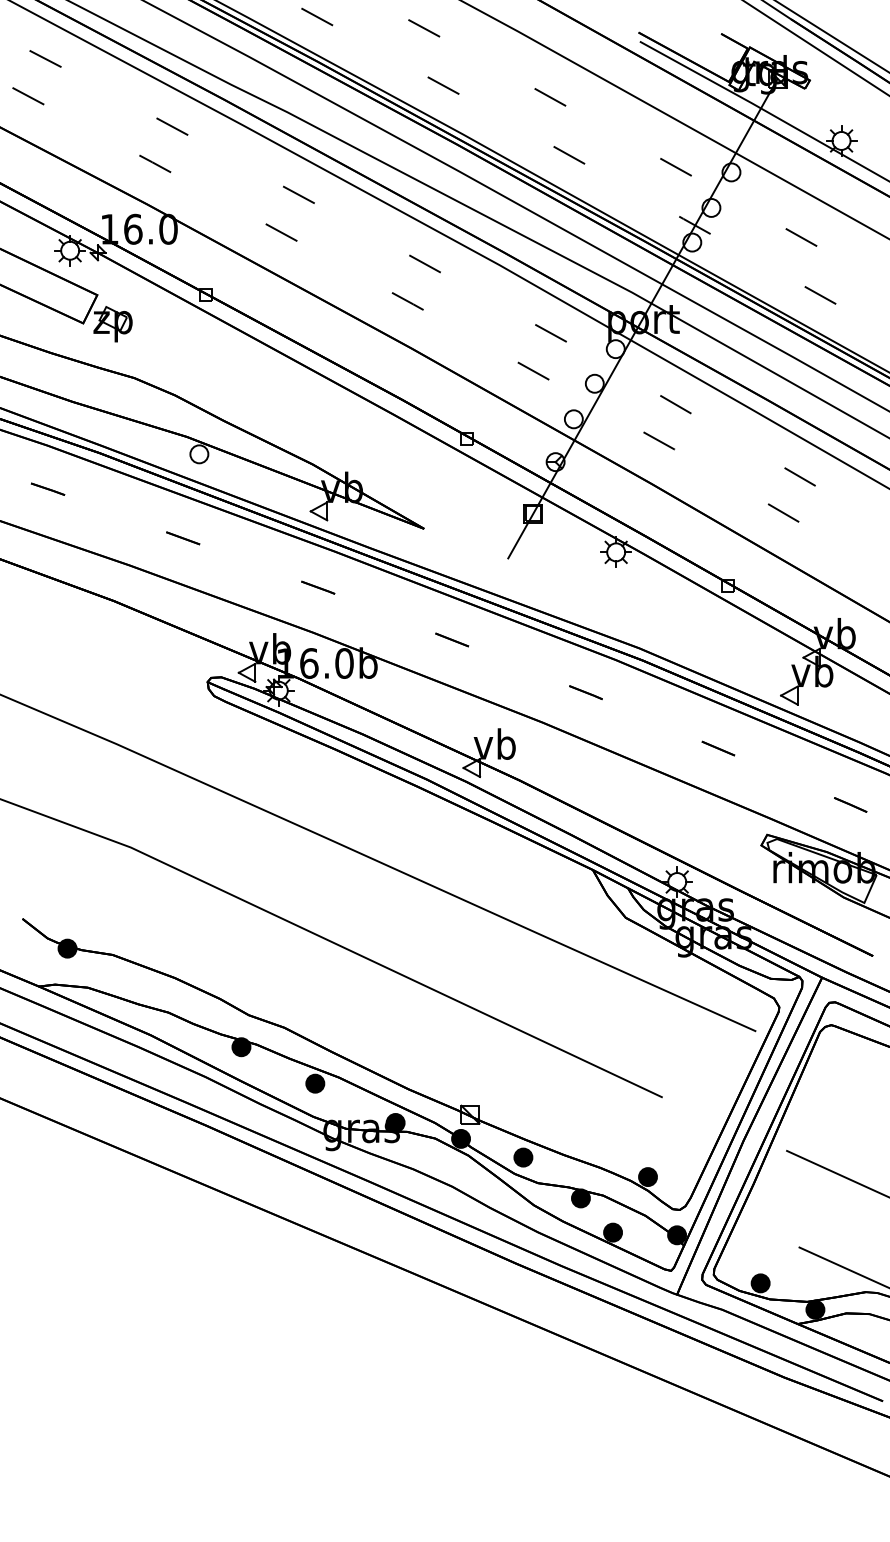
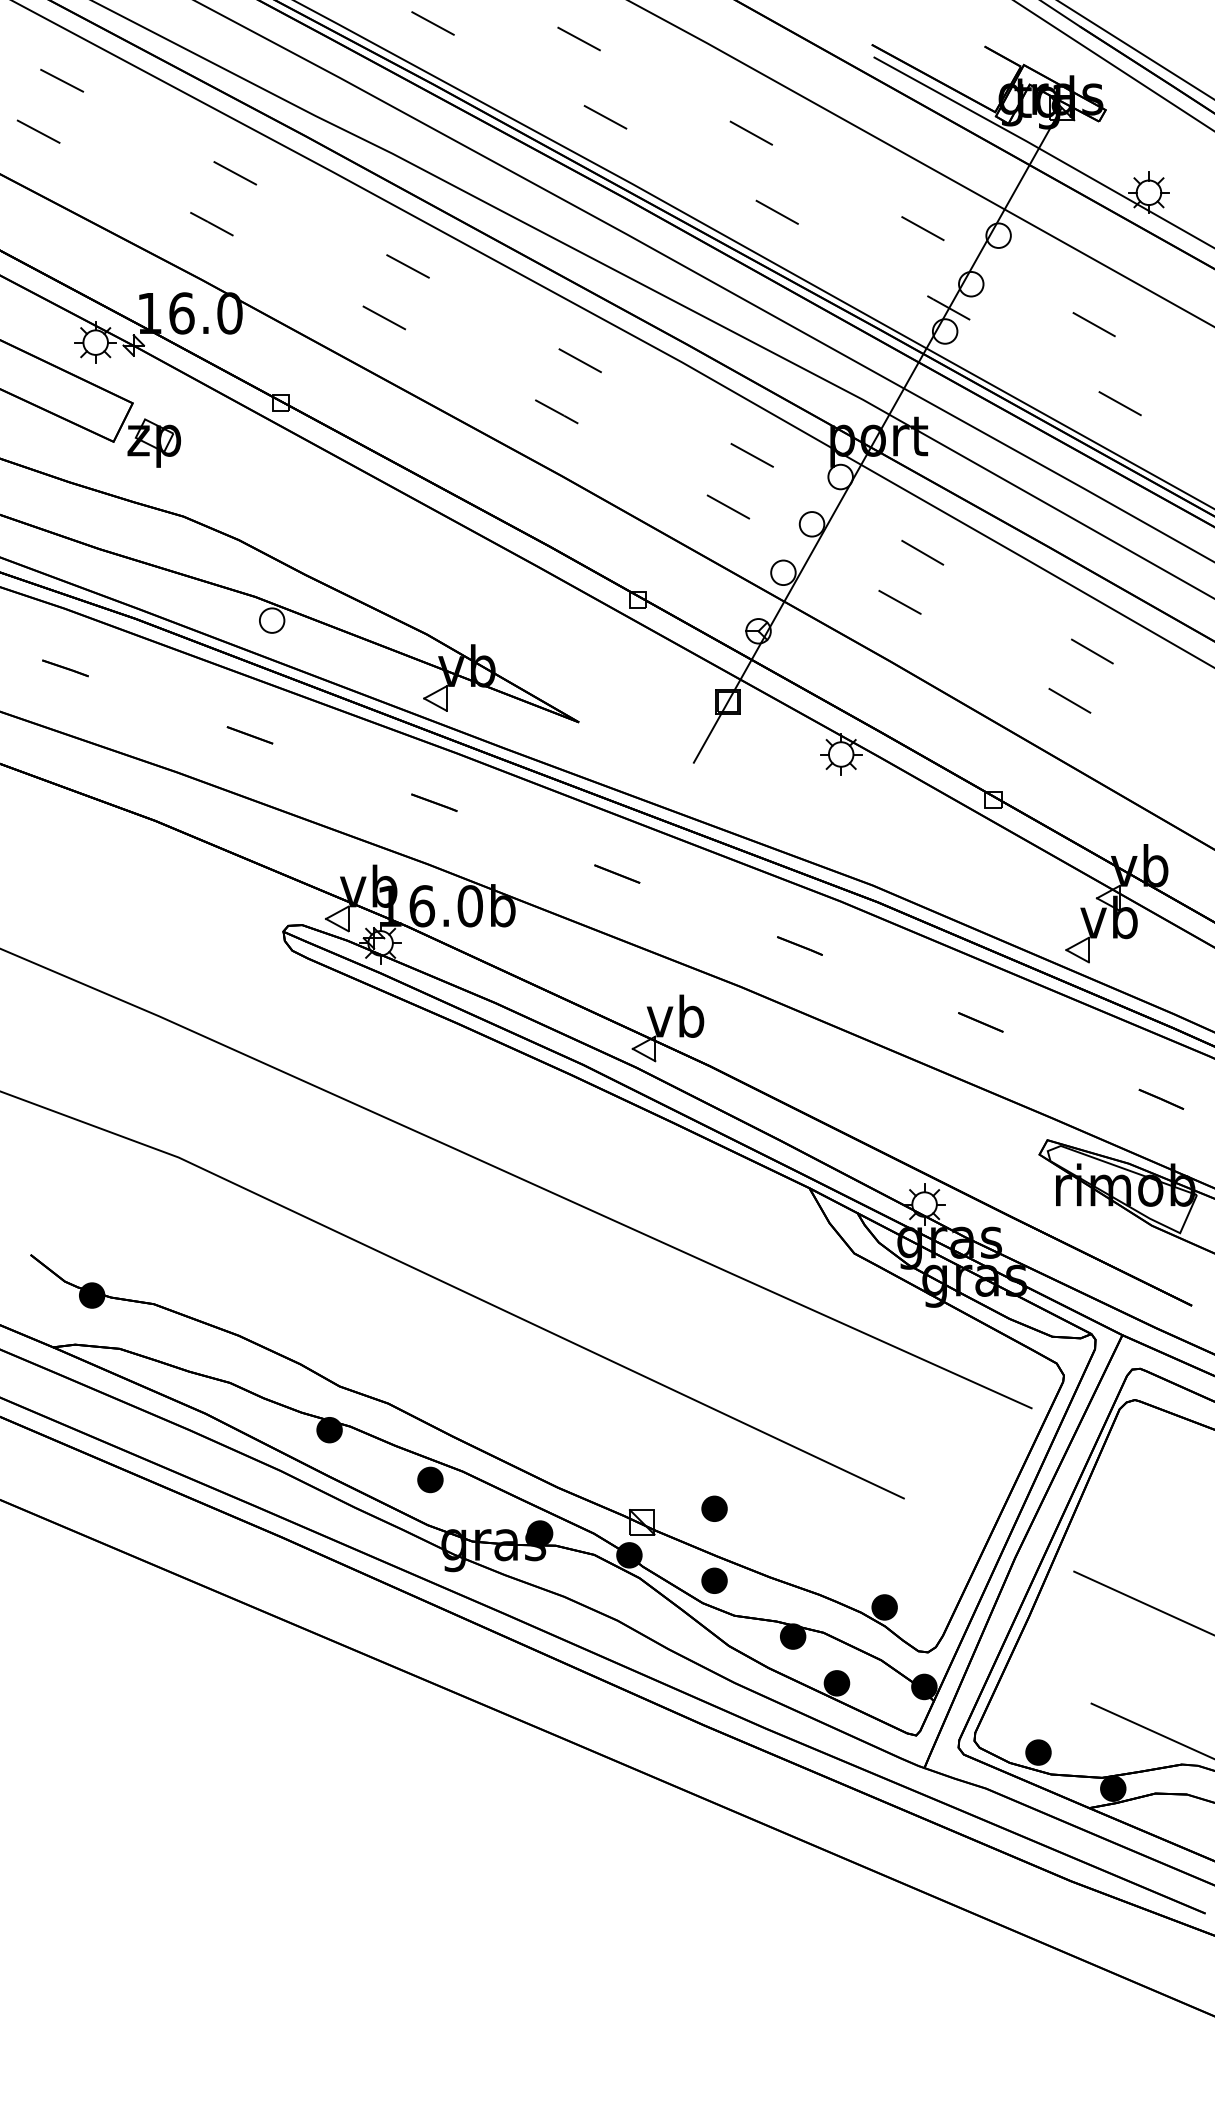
part: (523, 1104) -> (714, 1508), added

